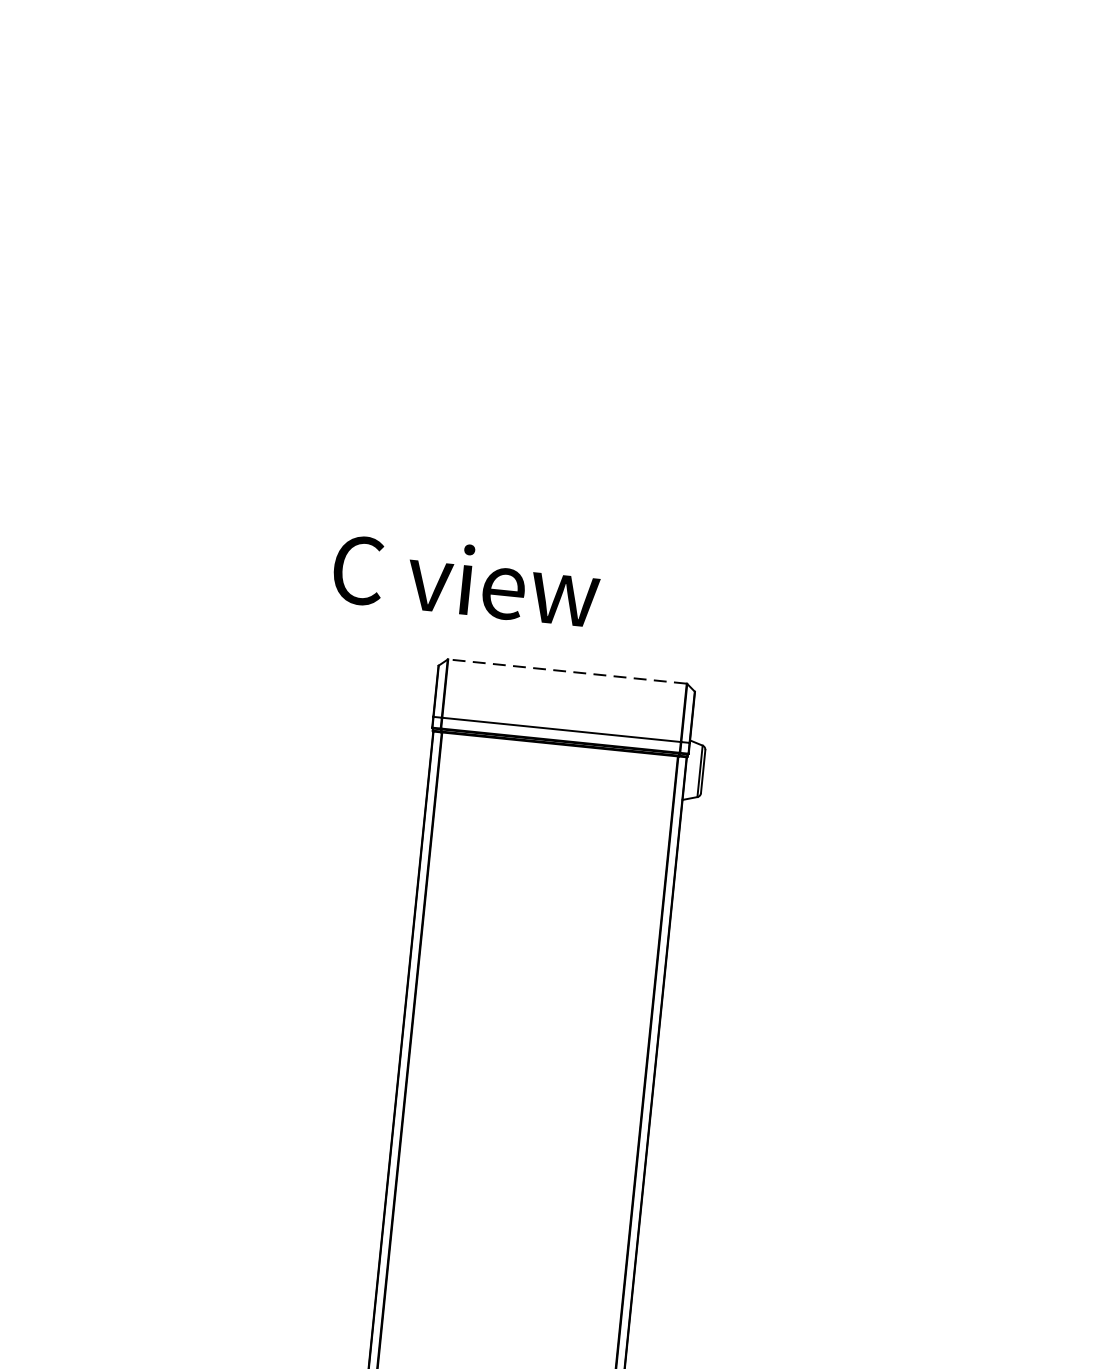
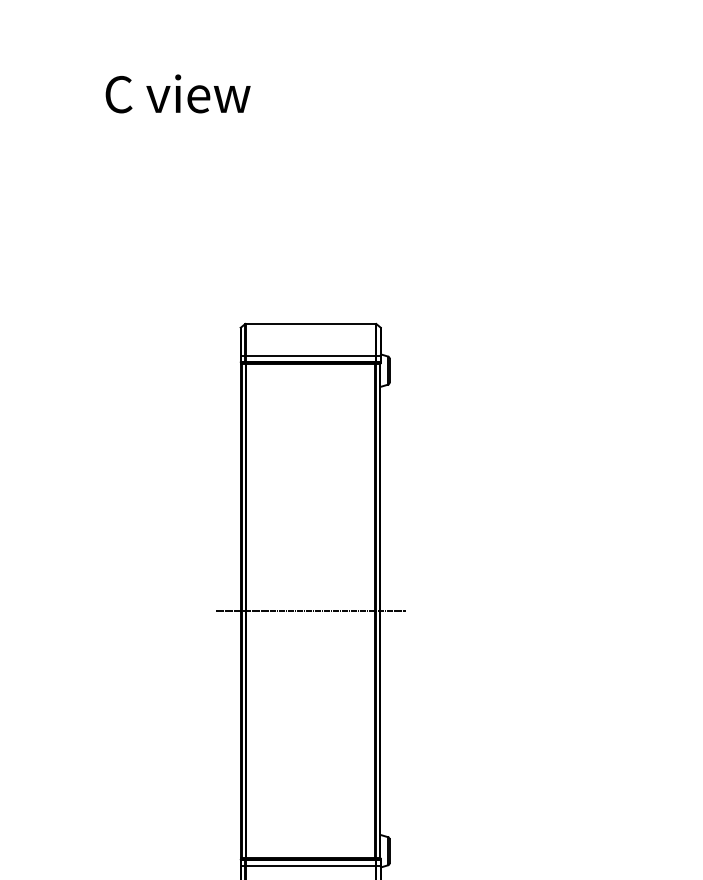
text: (465, 579) -> (177, 93), moved
line: (567, 670) -> (310, 323), dashed -> solid
line: (513, 1195) -> (310, 610), added

